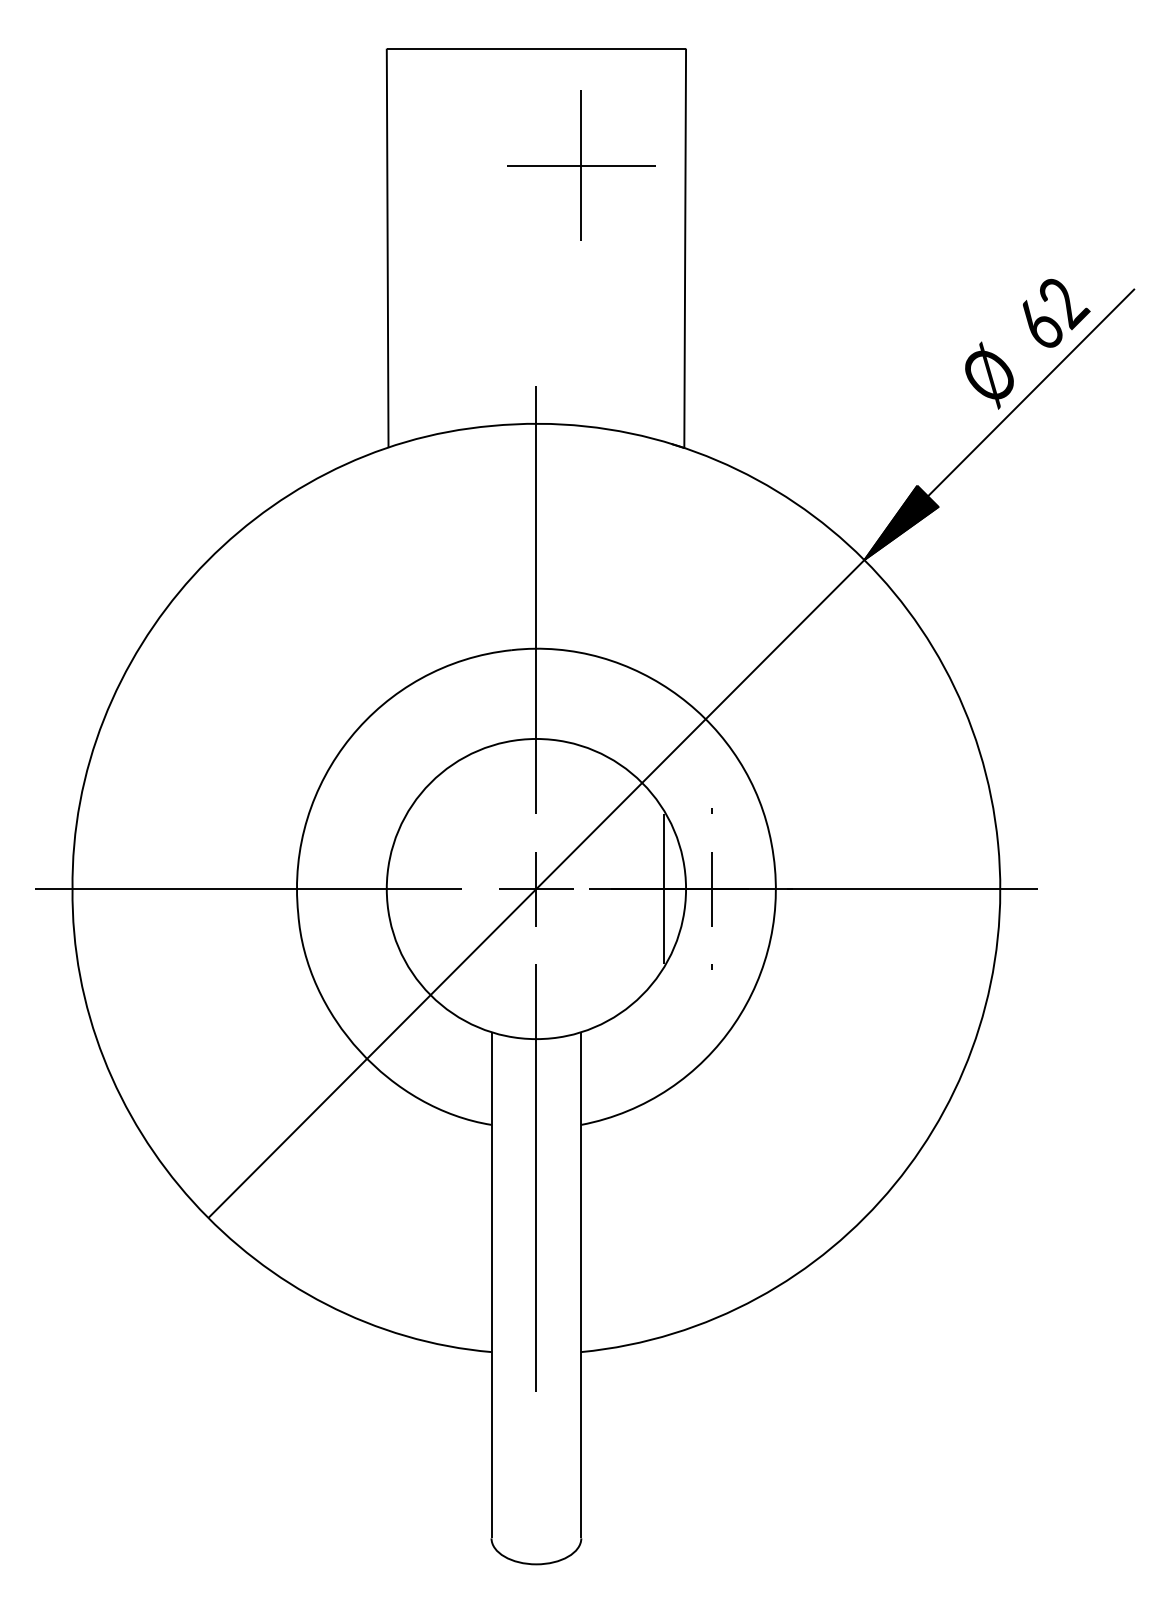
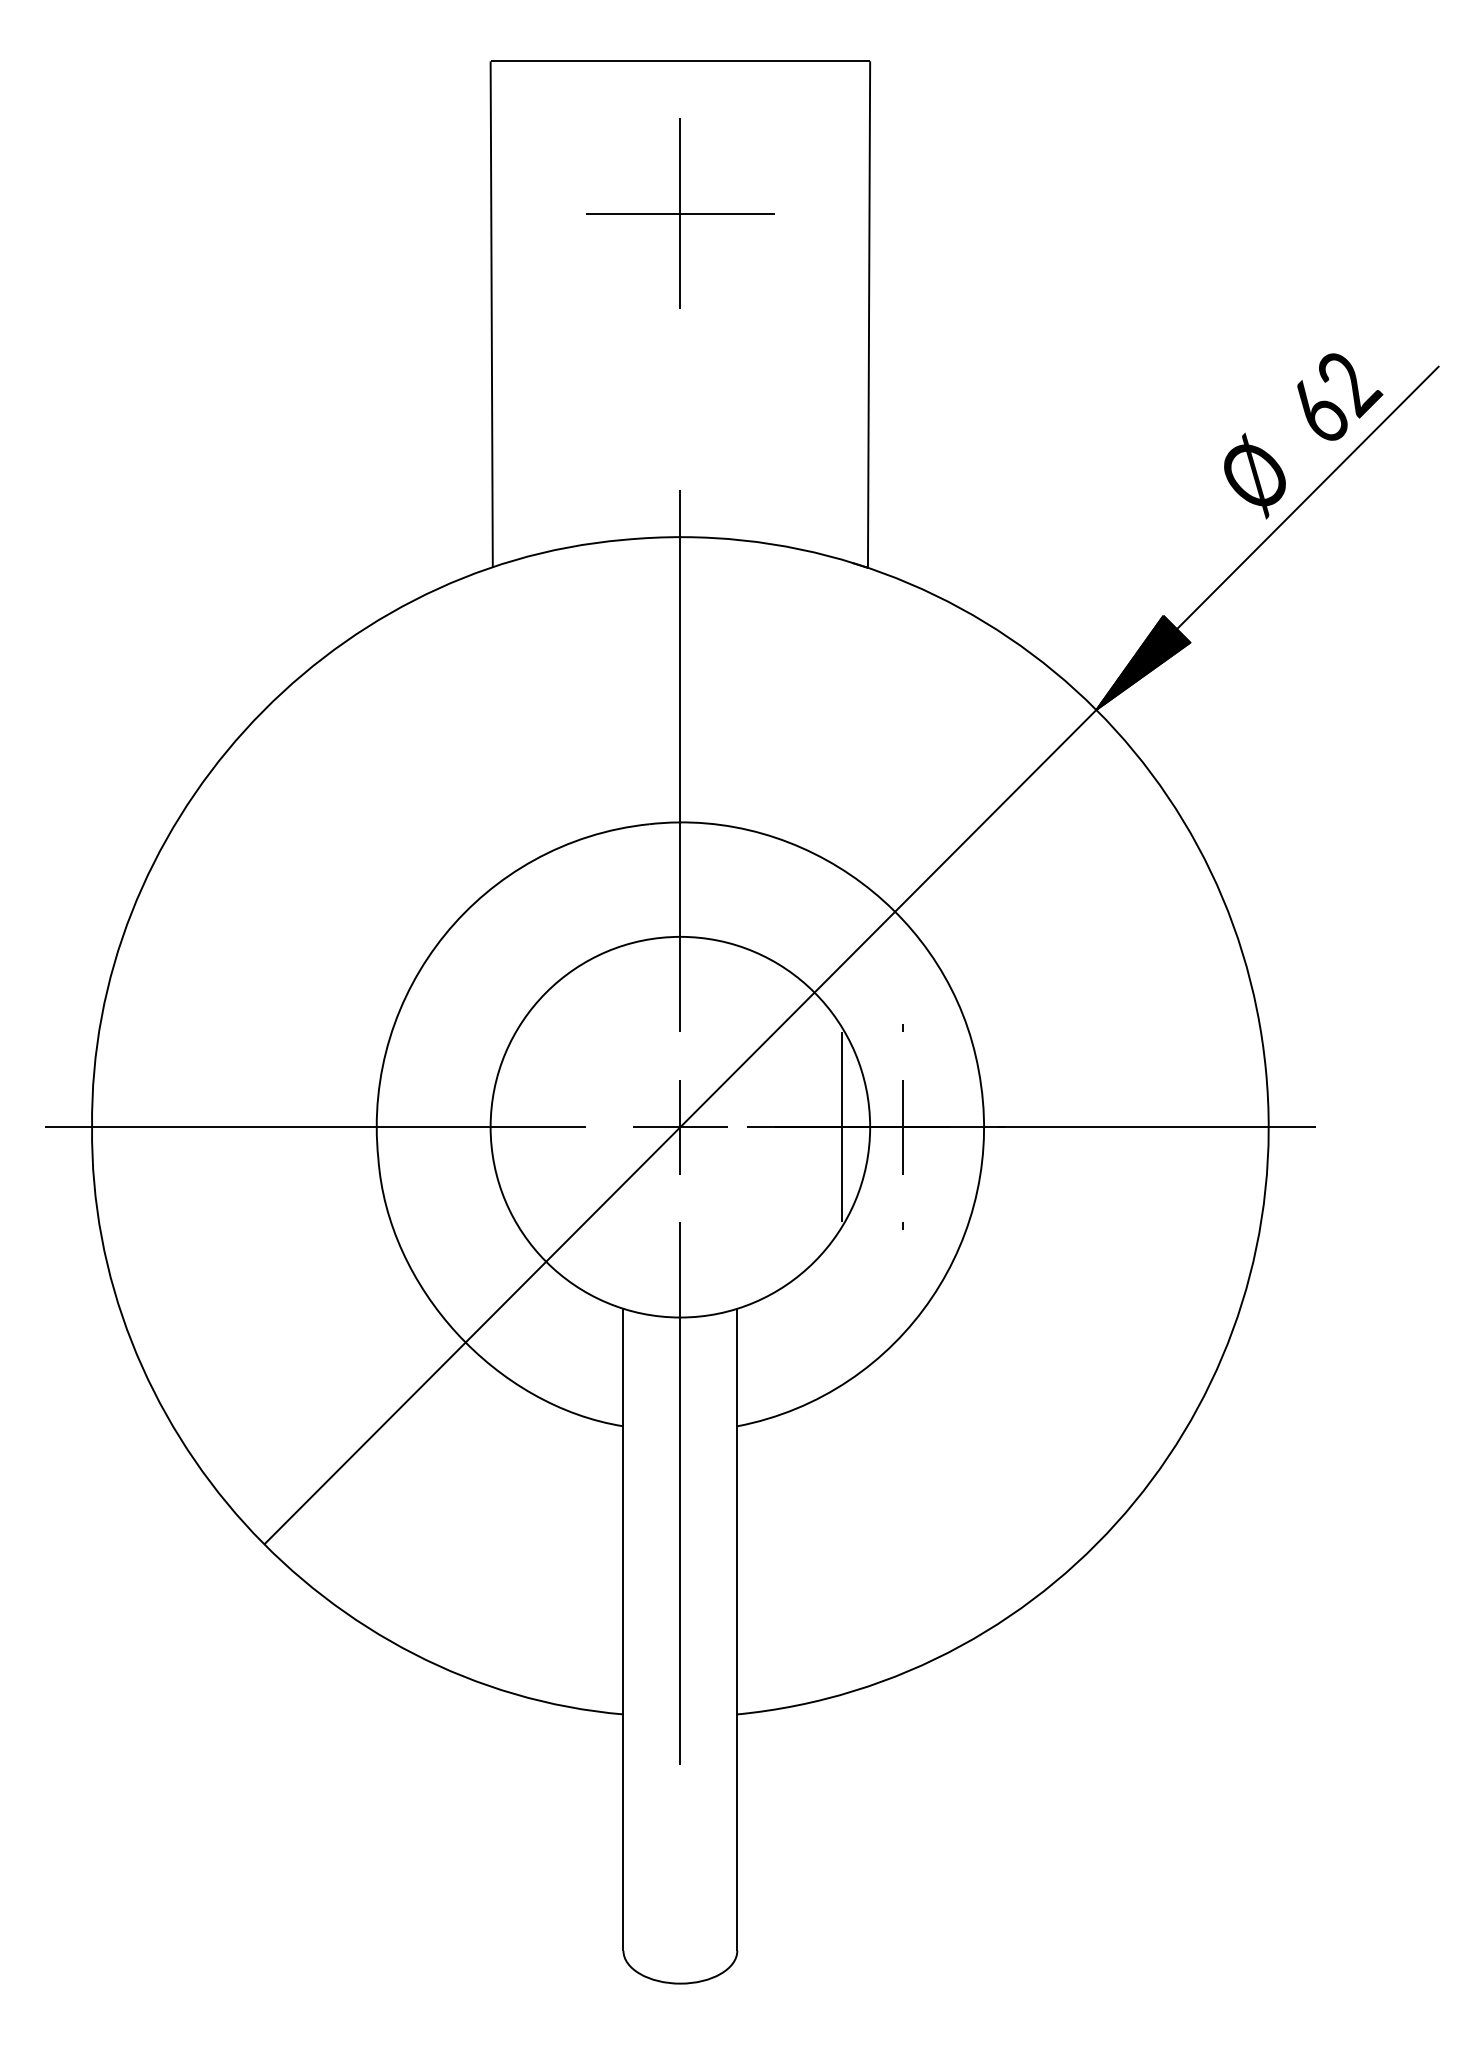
part: (581, 165) -> (680, 213), moved

